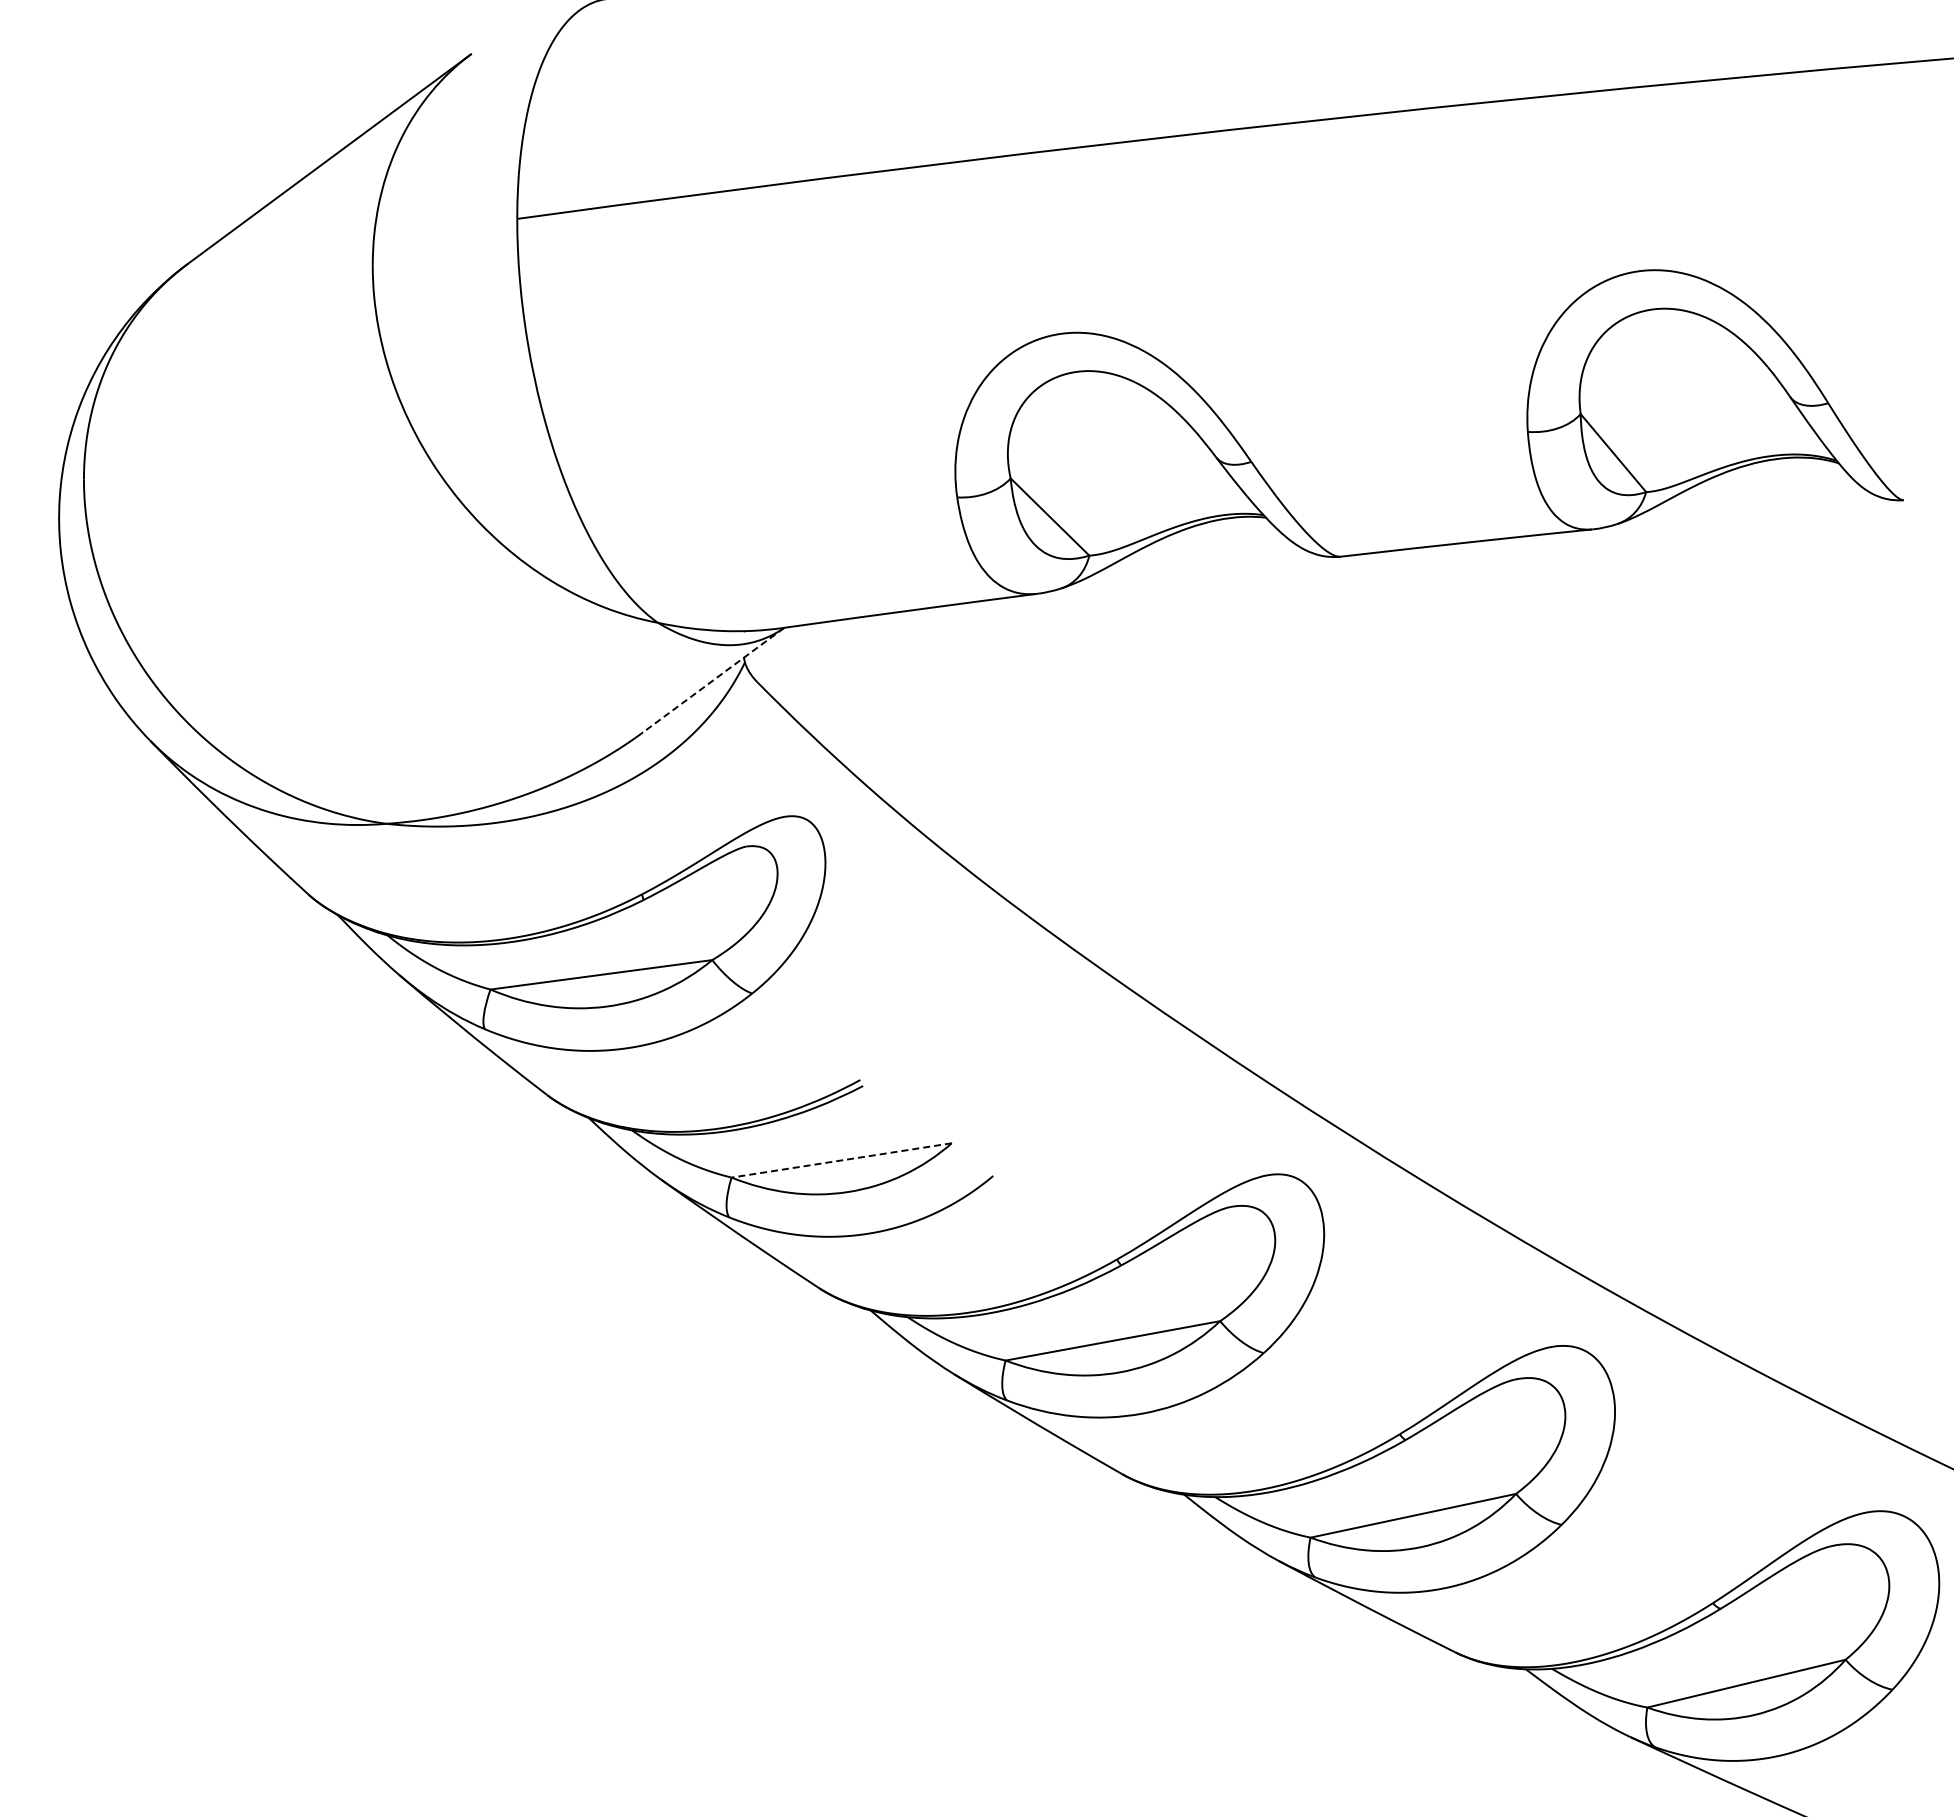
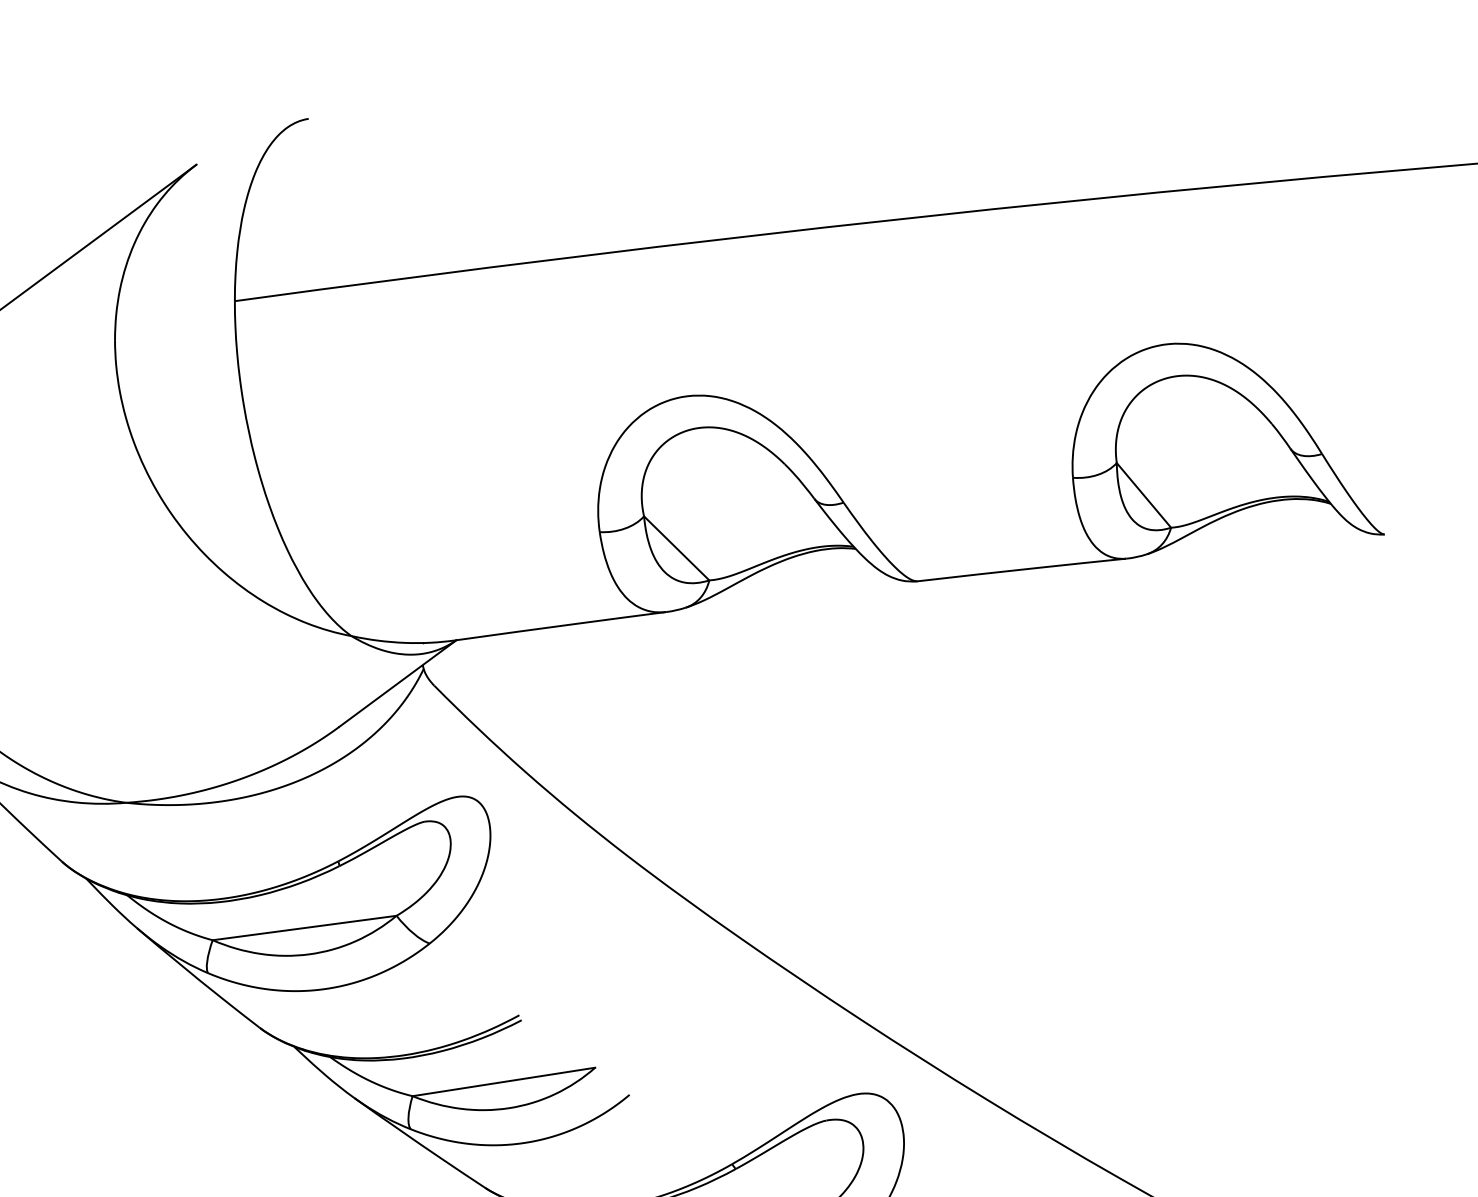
line: (713, 680) -> (397, 683), dashed -> solid
line: (841, 1160) -> (503, 1082), dashed -> solid

